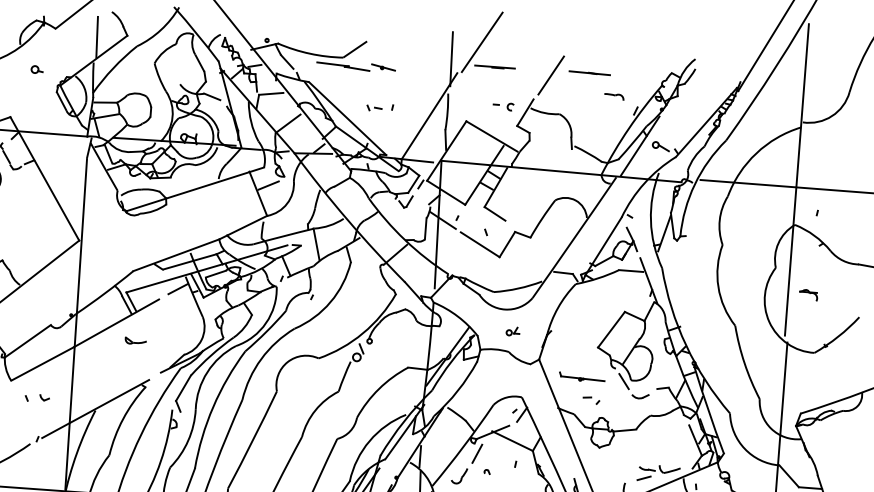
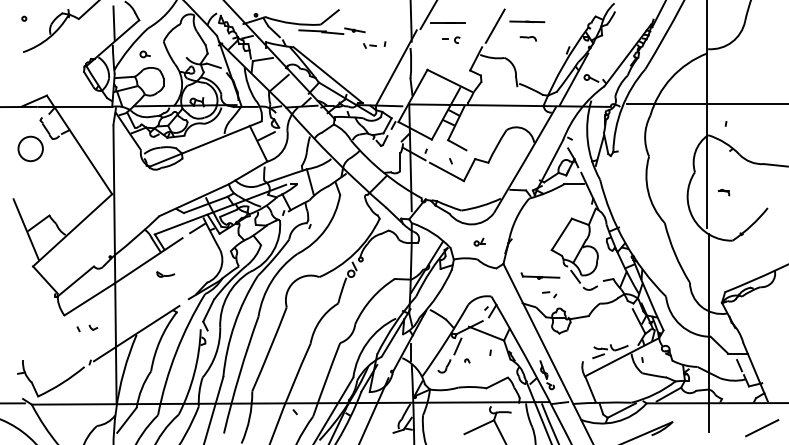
part: (36, 69) -> (144, 54), moved
part: (613, 96) -> (527, 38), moved
part: (503, 105) -> (451, 39), moved
part: (380, 107) -> (374, 44), moved
part: (807, 294) -> (723, 192), size x0.71

